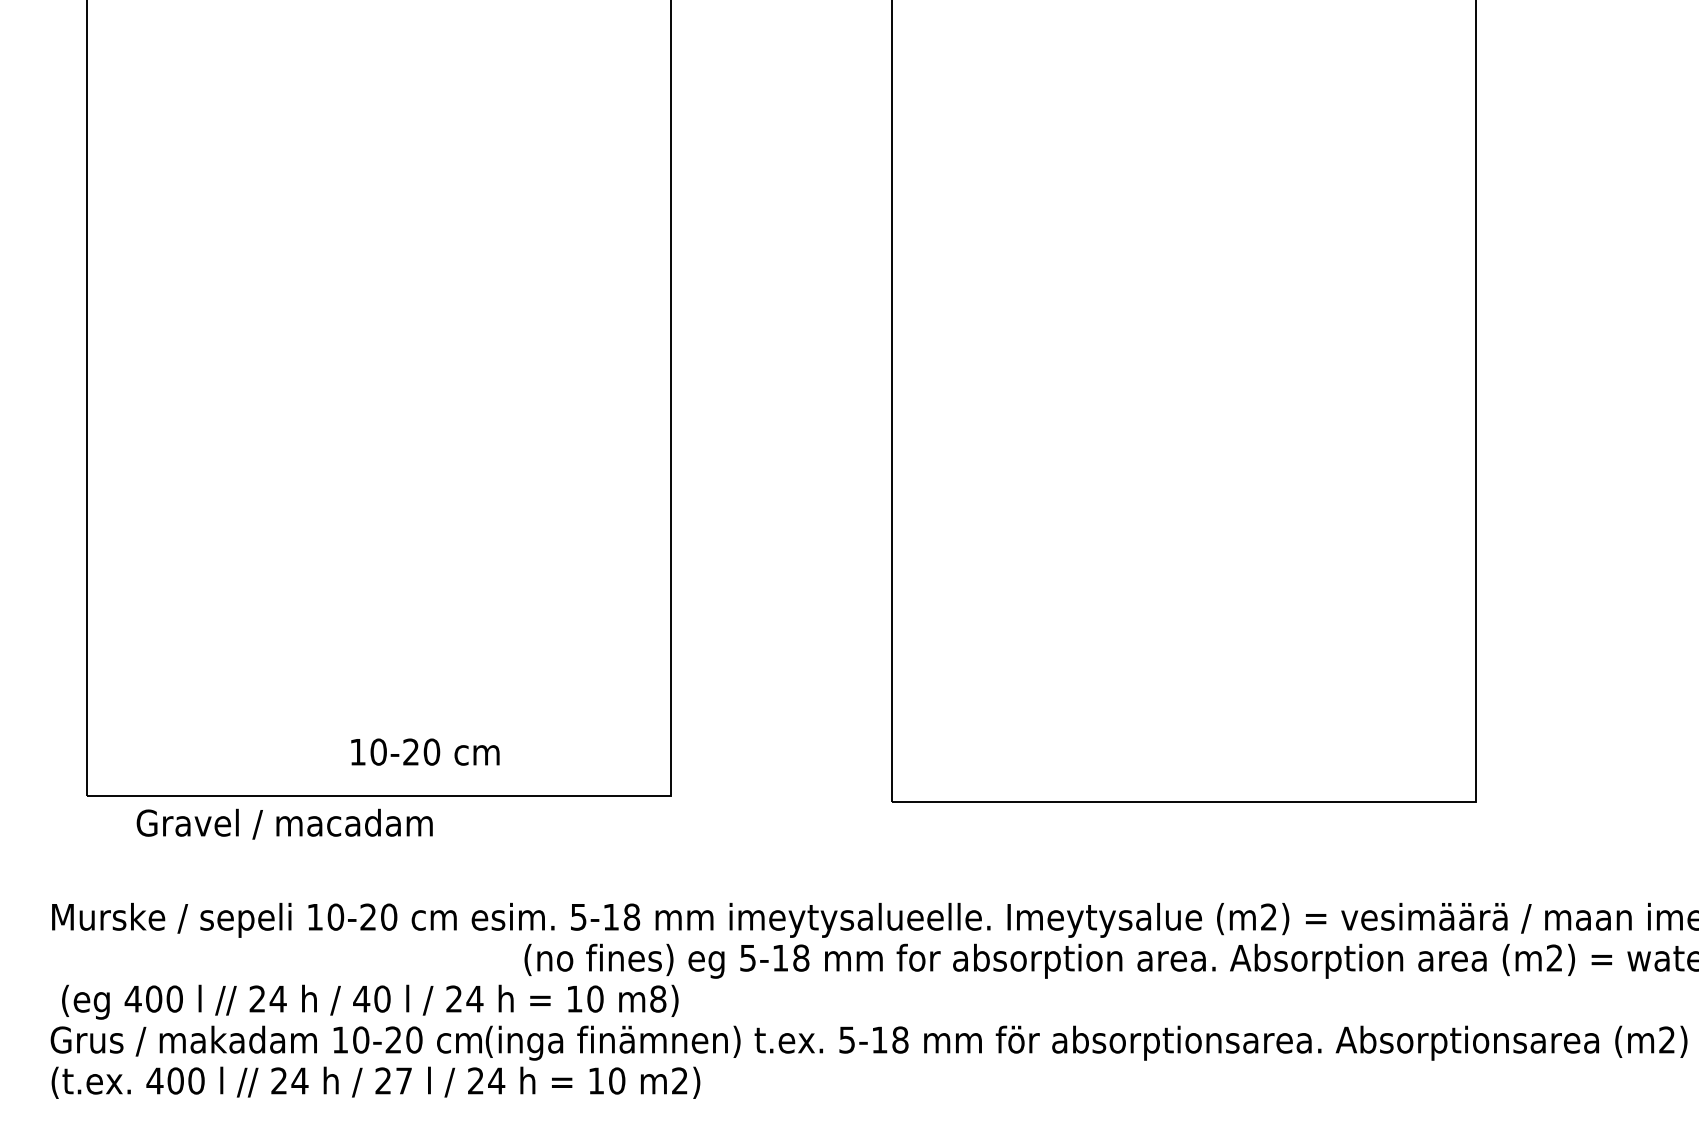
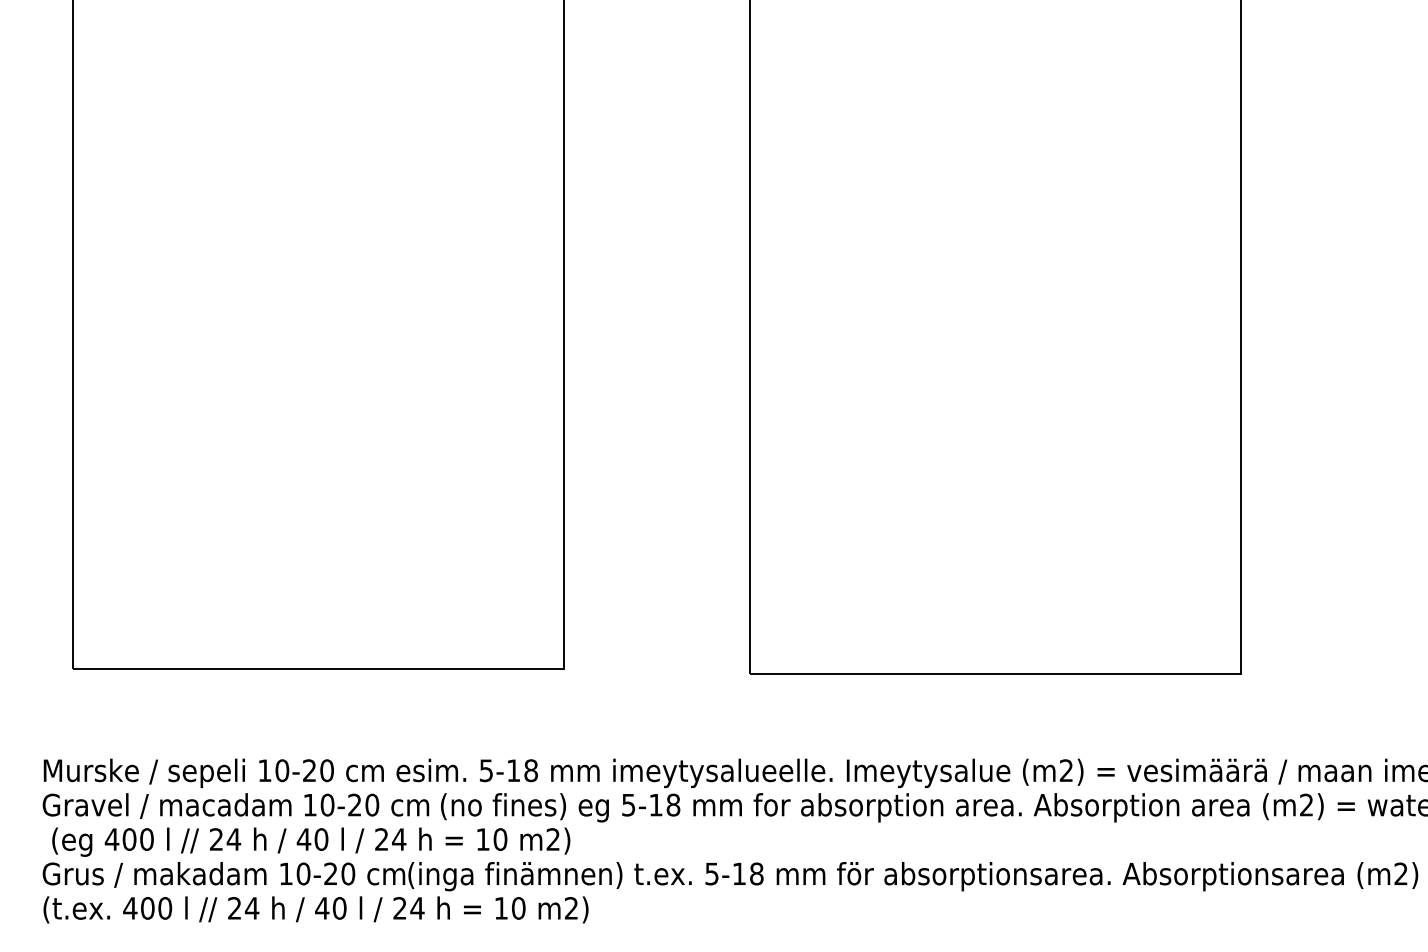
text: (425, 751) -> (366, 804), moved
text: (284, 823) -> (166, 805), moved
text: (658, 998) -> (553, 839), m8) -> m2)
text: (393, 1080) -> (330, 907), 27 -> 40

